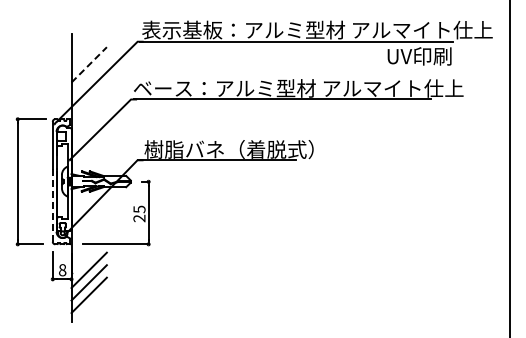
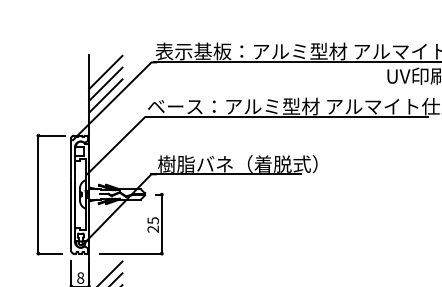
line: (88, 52) -> (105, 72), added
line: (89, 64) -> (106, 83), dashed -> solid
line: (88, 77) -> (105, 96), added
line: (52, 205) -> (71, 216), dashed -> solid

